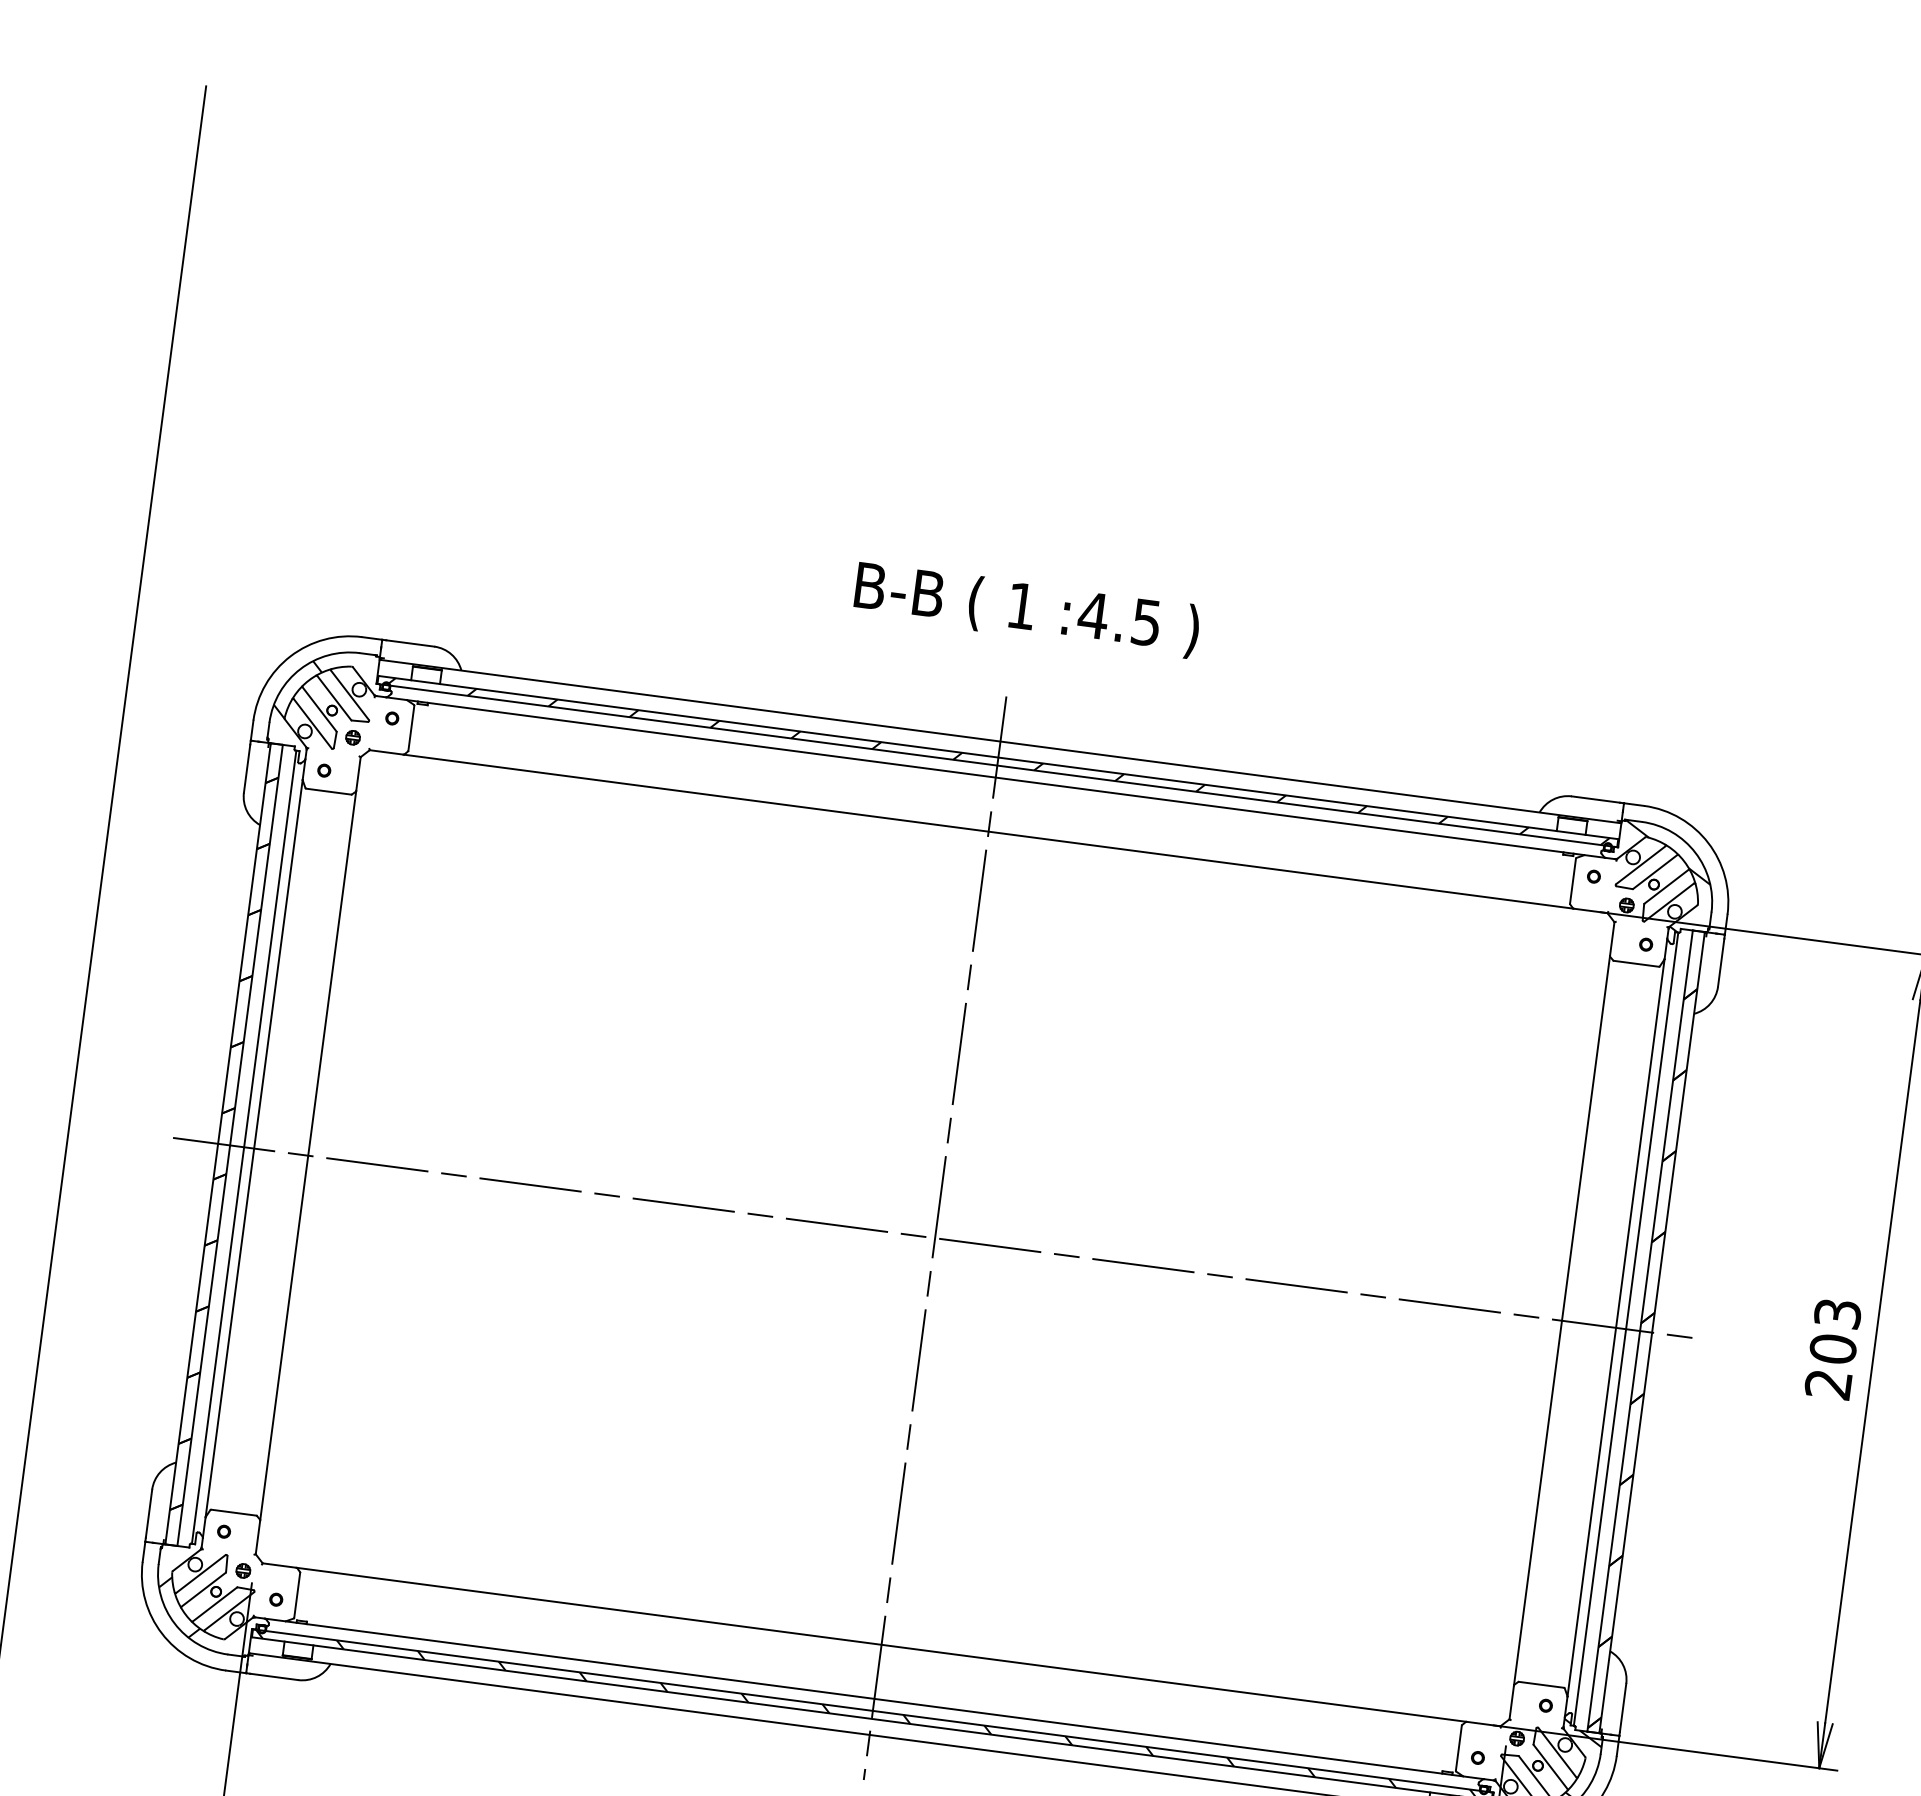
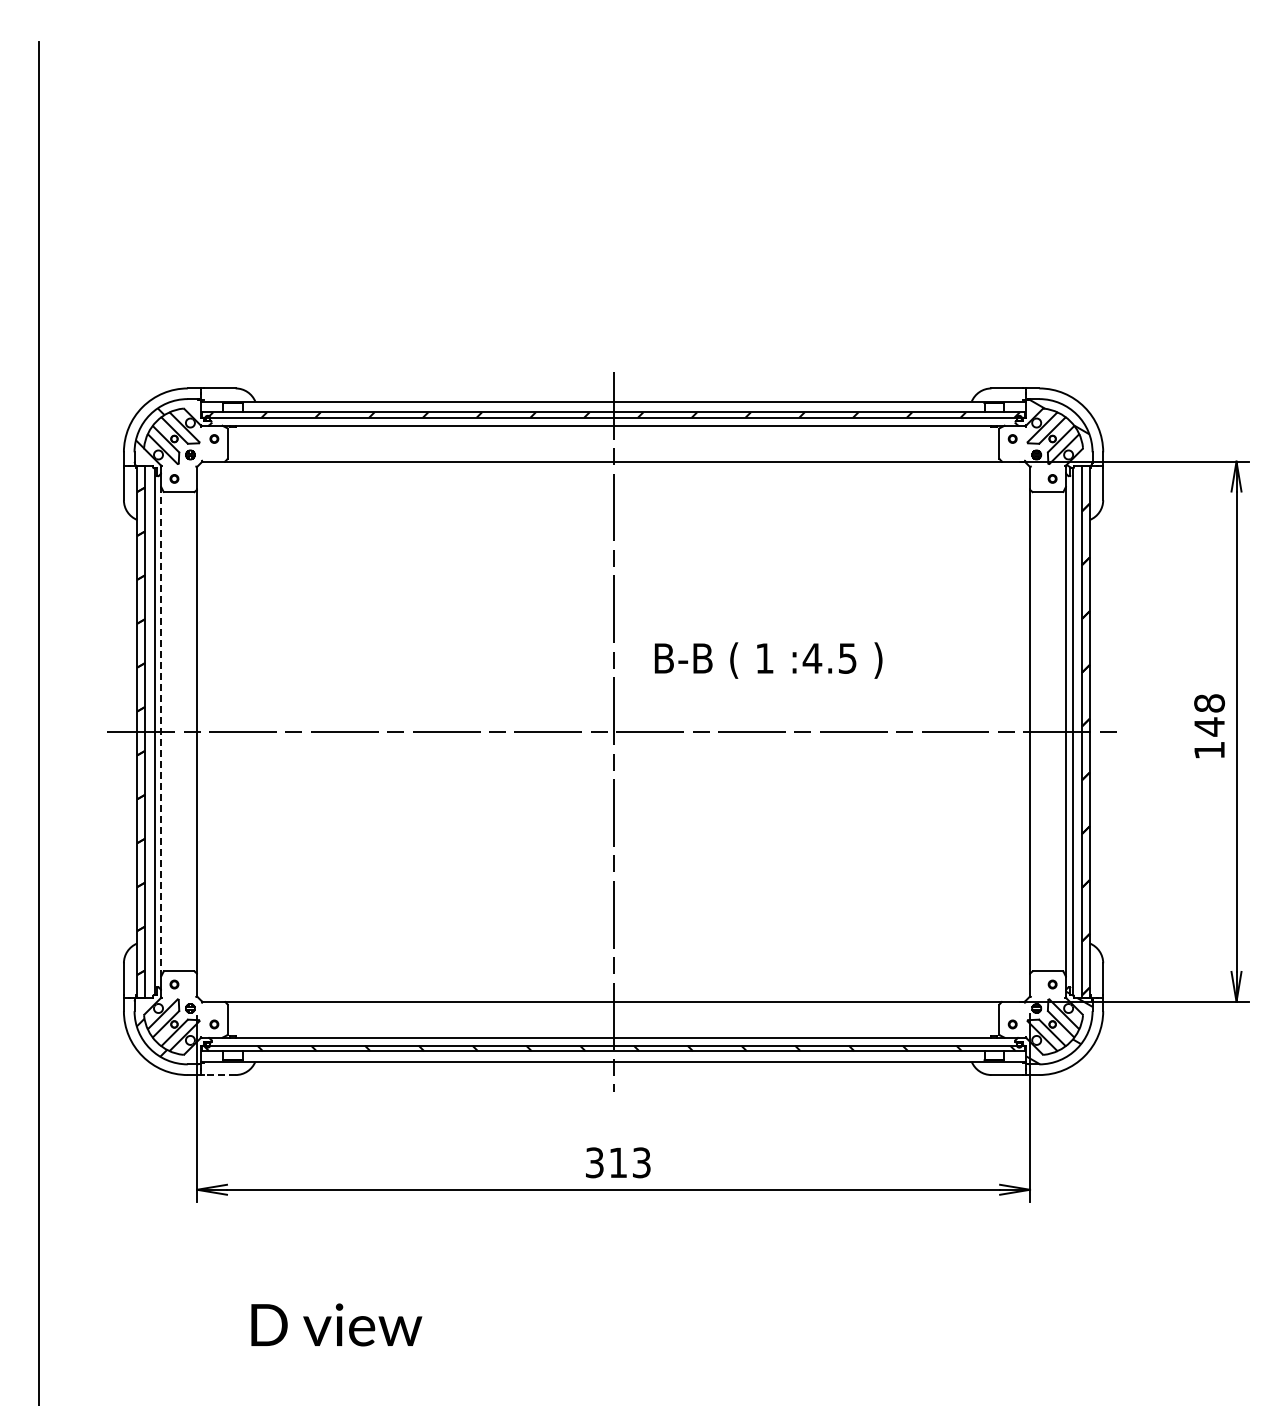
text: (1026, 609) -> (768, 660), moved
line: (254, 1148) -> (161, 731), solid -> dashed
text: (1833, 1348) -> (1209, 726), 203 -> 148
line: (273, 1677) -> (219, 1075), solid -> dashed

